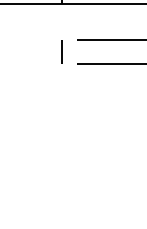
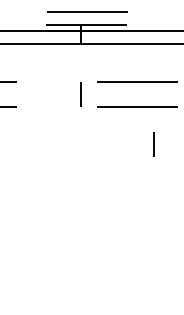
line: (131, 99) -> (153, 144), added

